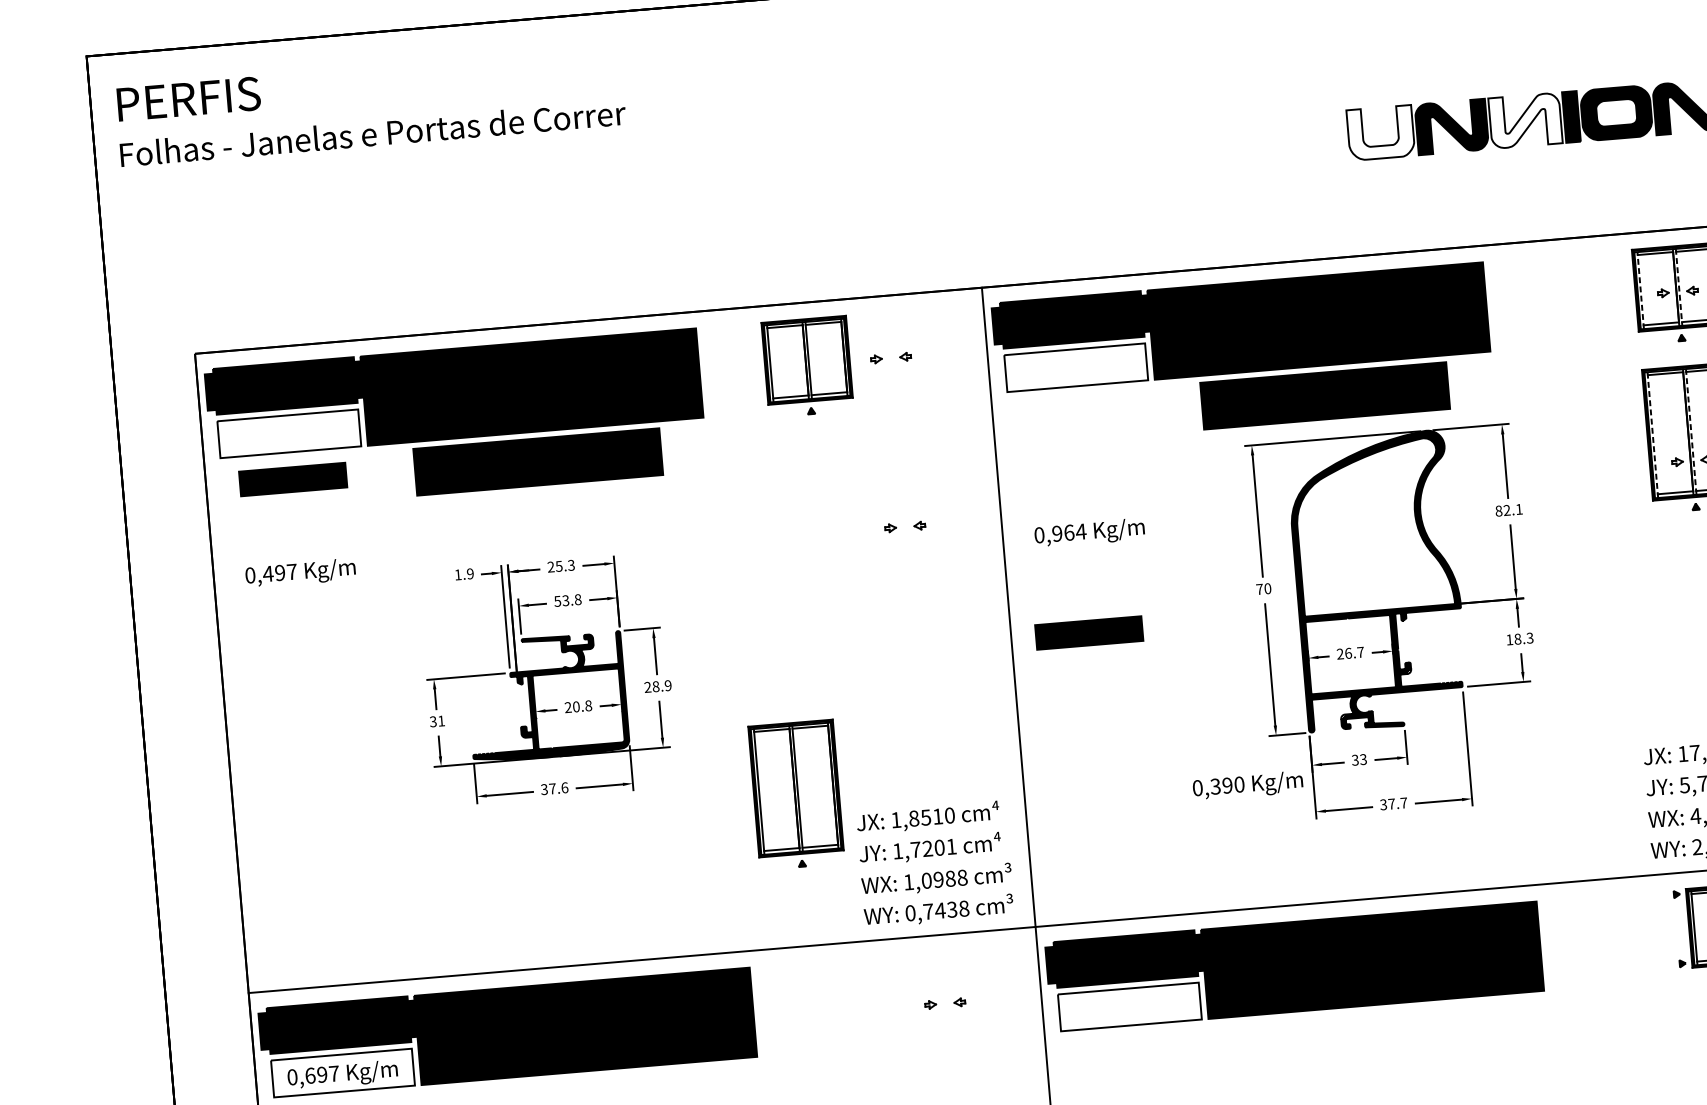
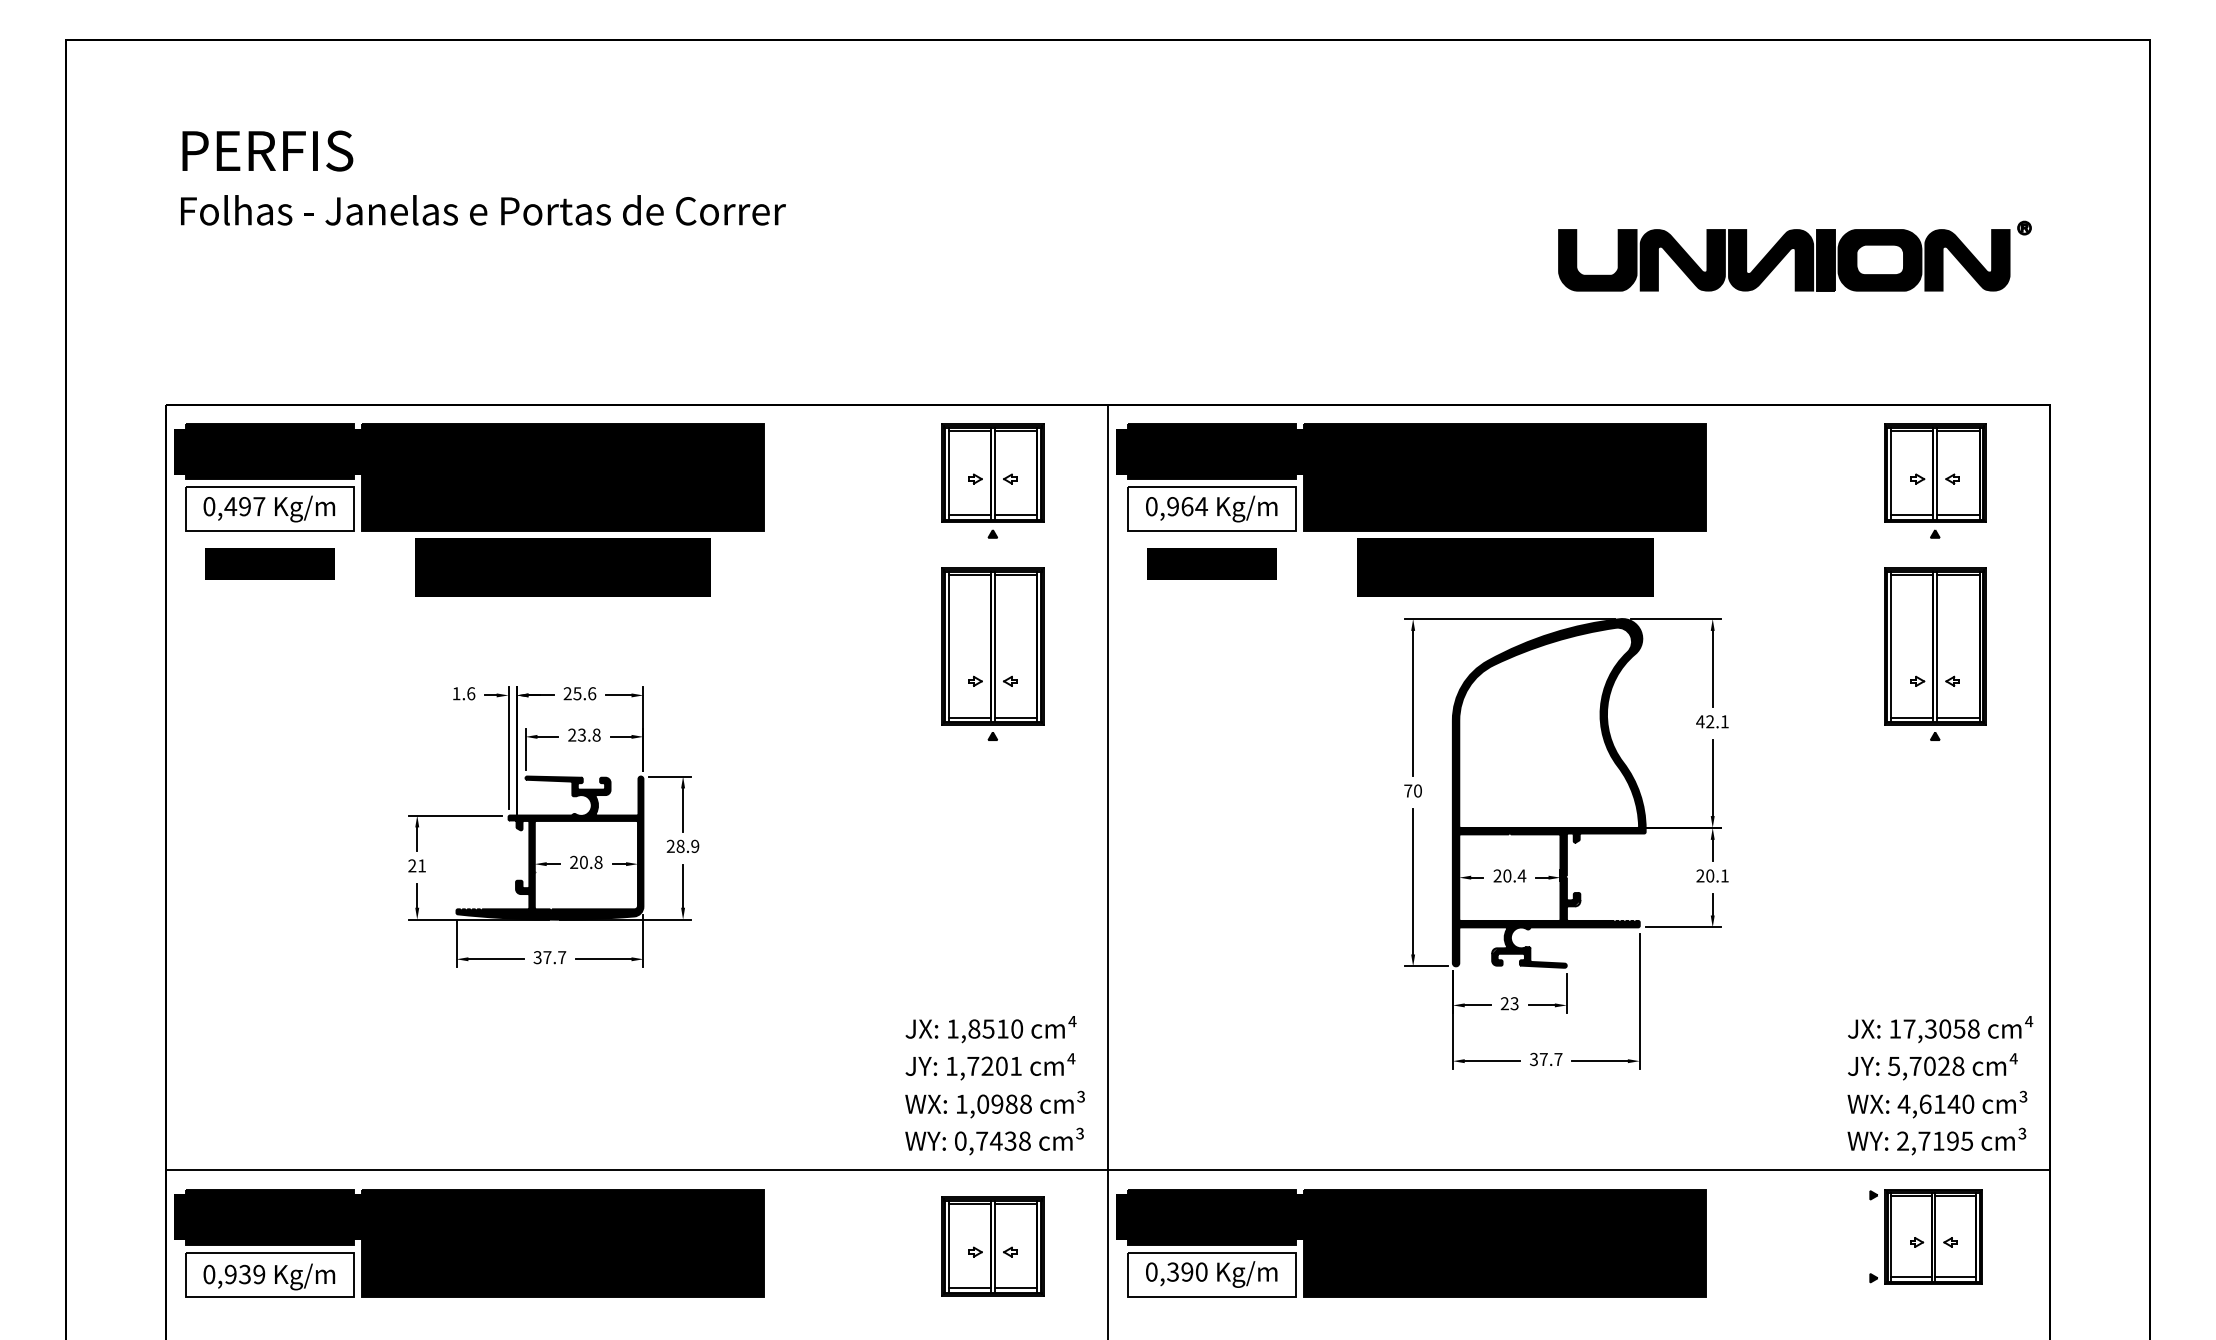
text: (370, 106) -> (483, 177), moved
fill: (1525, 120) -> (1771, 260), added
fill: (1380, 133) -> (1597, 260), added
line: (1679, 288) -> (1937, 474), dashed -> solid
line: (1641, 290) -> (1891, 473), dashed -> solid
part: (807, 366) -> (992, 480), moved
line: (1691, 432) -> (1937, 647), dashed -> solid
line: (1653, 434) -> (1891, 646), dashed -> solid
text: (1498, 510) -> (1700, 721), 82.1 -> 42.1
text: (1089, 532) -> (1211, 508), moved
text: (571, 565) -> (592, 693), 25.3 -> 25.6
text: (300, 572) -> (269, 508), moved
text: (470, 573) -> (471, 693), 1.9 -> 1.6
text: (557, 600) -> (572, 734), 53.8 -> 23.8
text: (1088, 632) -> (1211, 563), moved
text: (1519, 638) -> (1712, 875), 18.3 -> 20.1
text: (1354, 652) -> (1514, 875), 26.7 -> 20.4
text: (433, 722) -> (412, 866), 31 -> 21
text: (1355, 760) -> (1504, 1003), 33 -> 23
text: (1247, 785) -> (1211, 1274), moved
text: (565, 787) -> (562, 957), 37.6 -> 37.7
part: (796, 794) -> (992, 653), moved
part: (944, 998) -> (992, 1246), added
text: (321, 1074) -> (244, 1274), 0,697 -> 0,939

